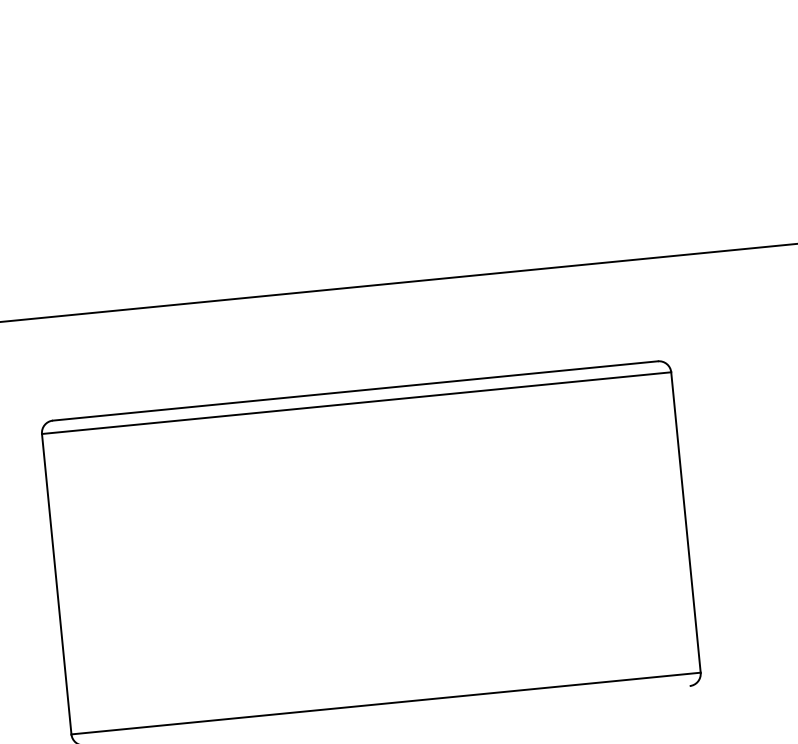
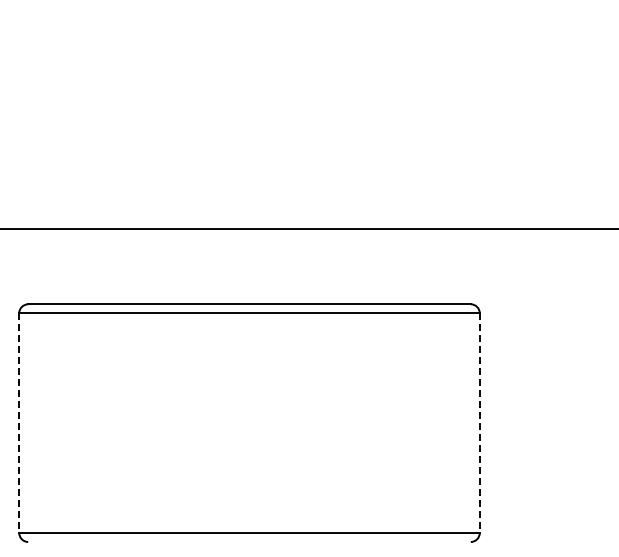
line: (685, 523) -> (479, 423), solid -> dashed
line: (57, 584) -> (19, 423), solid -> dashed

